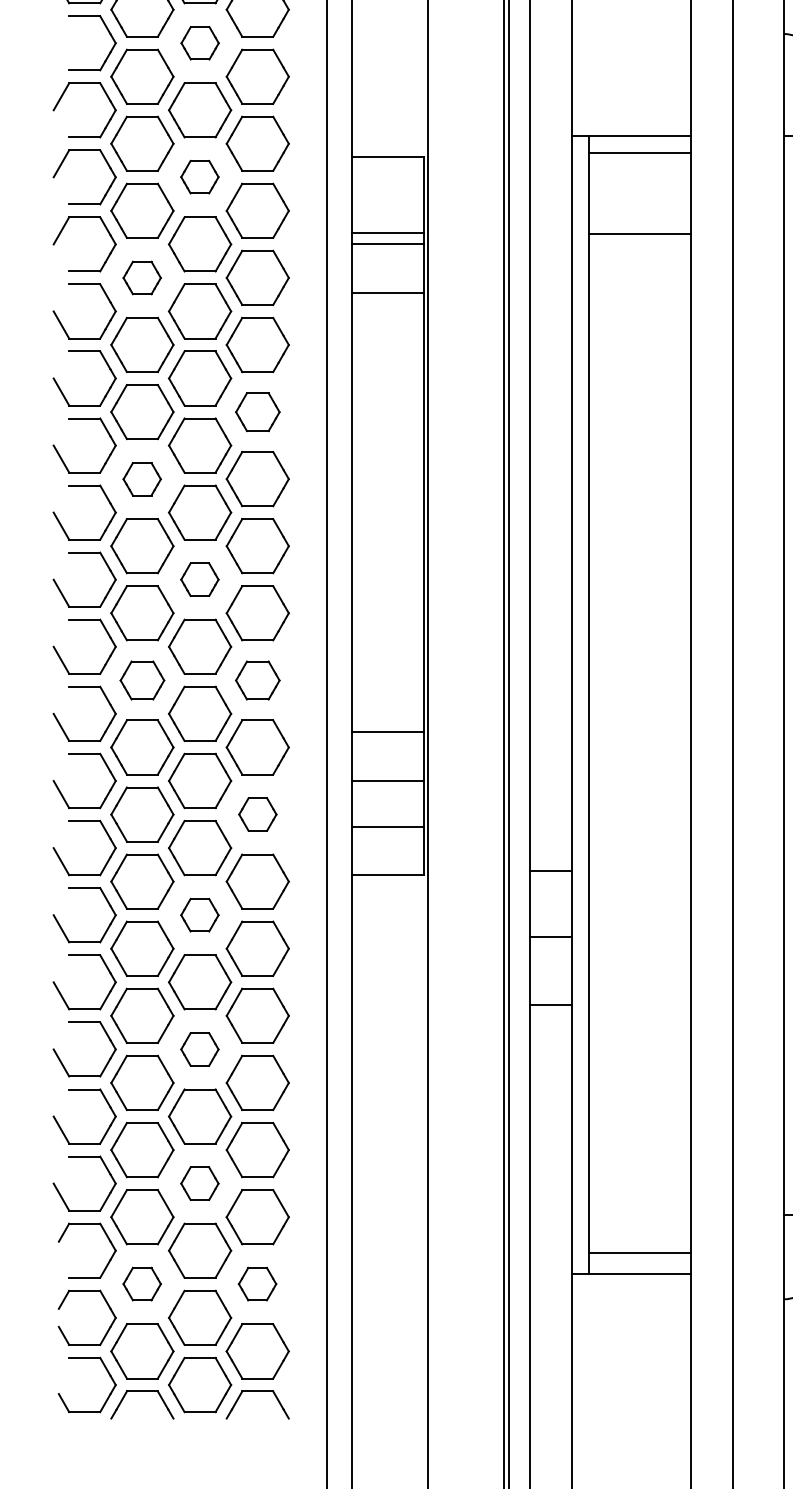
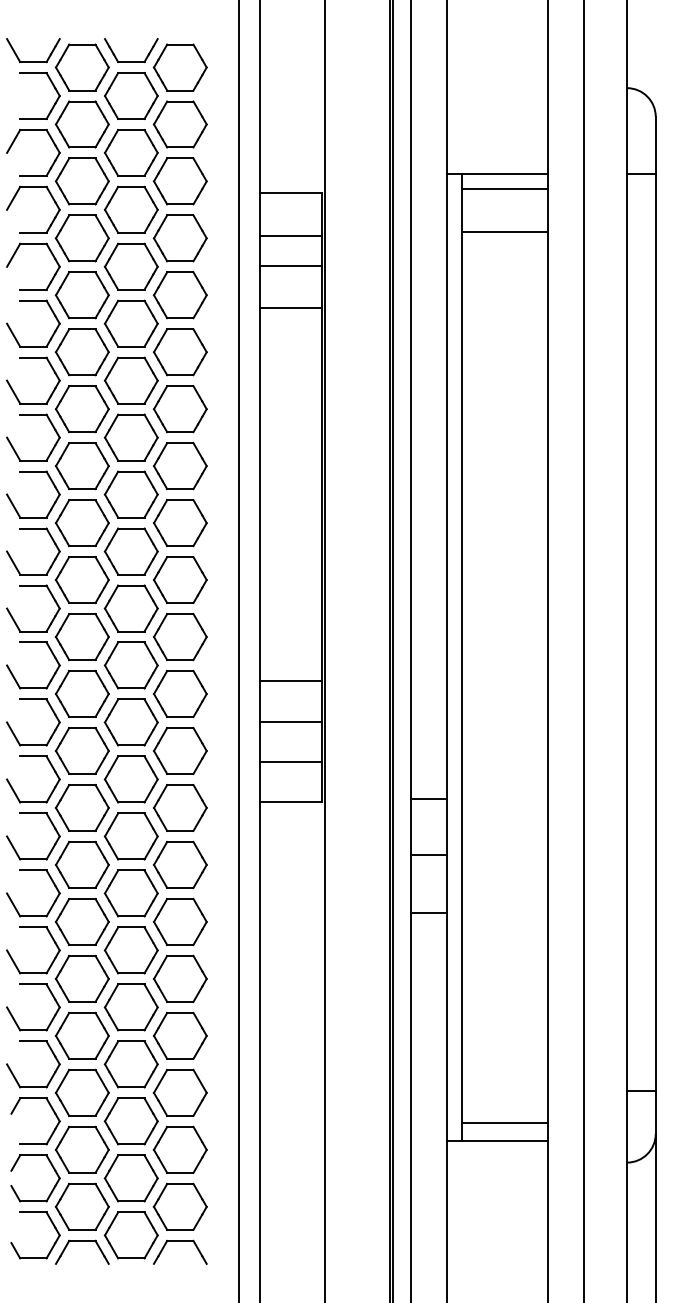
part: (200, 42) -> (131, 95), size x1.67
part: (199, 176) -> (130, 209), size x1.67
line: (387, 233) -> (290, 236), moved
line: (639, 234) -> (504, 232), moved
part: (141, 278) -> (81, 295), size x1.67
part: (257, 412) -> (180, 409), size x1.43
part: (141, 479) -> (81, 466), size x1.67
part: (199, 579) -> (130, 551), size x1.67
part: (142, 680) -> (82, 637), size x1.43
part: (257, 680) -> (180, 637), size x1.43
part: (257, 813) -> (180, 750), size x1.67
part: (199, 915) -> (130, 836), size x1.67
part: (199, 1049) -> (130, 950), size x1.67
part: (199, 1183) -> (130, 1064), size x1.67
part: (141, 1283) -> (81, 1149), size x1.67
part: (256, 1283) -> (179, 1149), size x1.67

